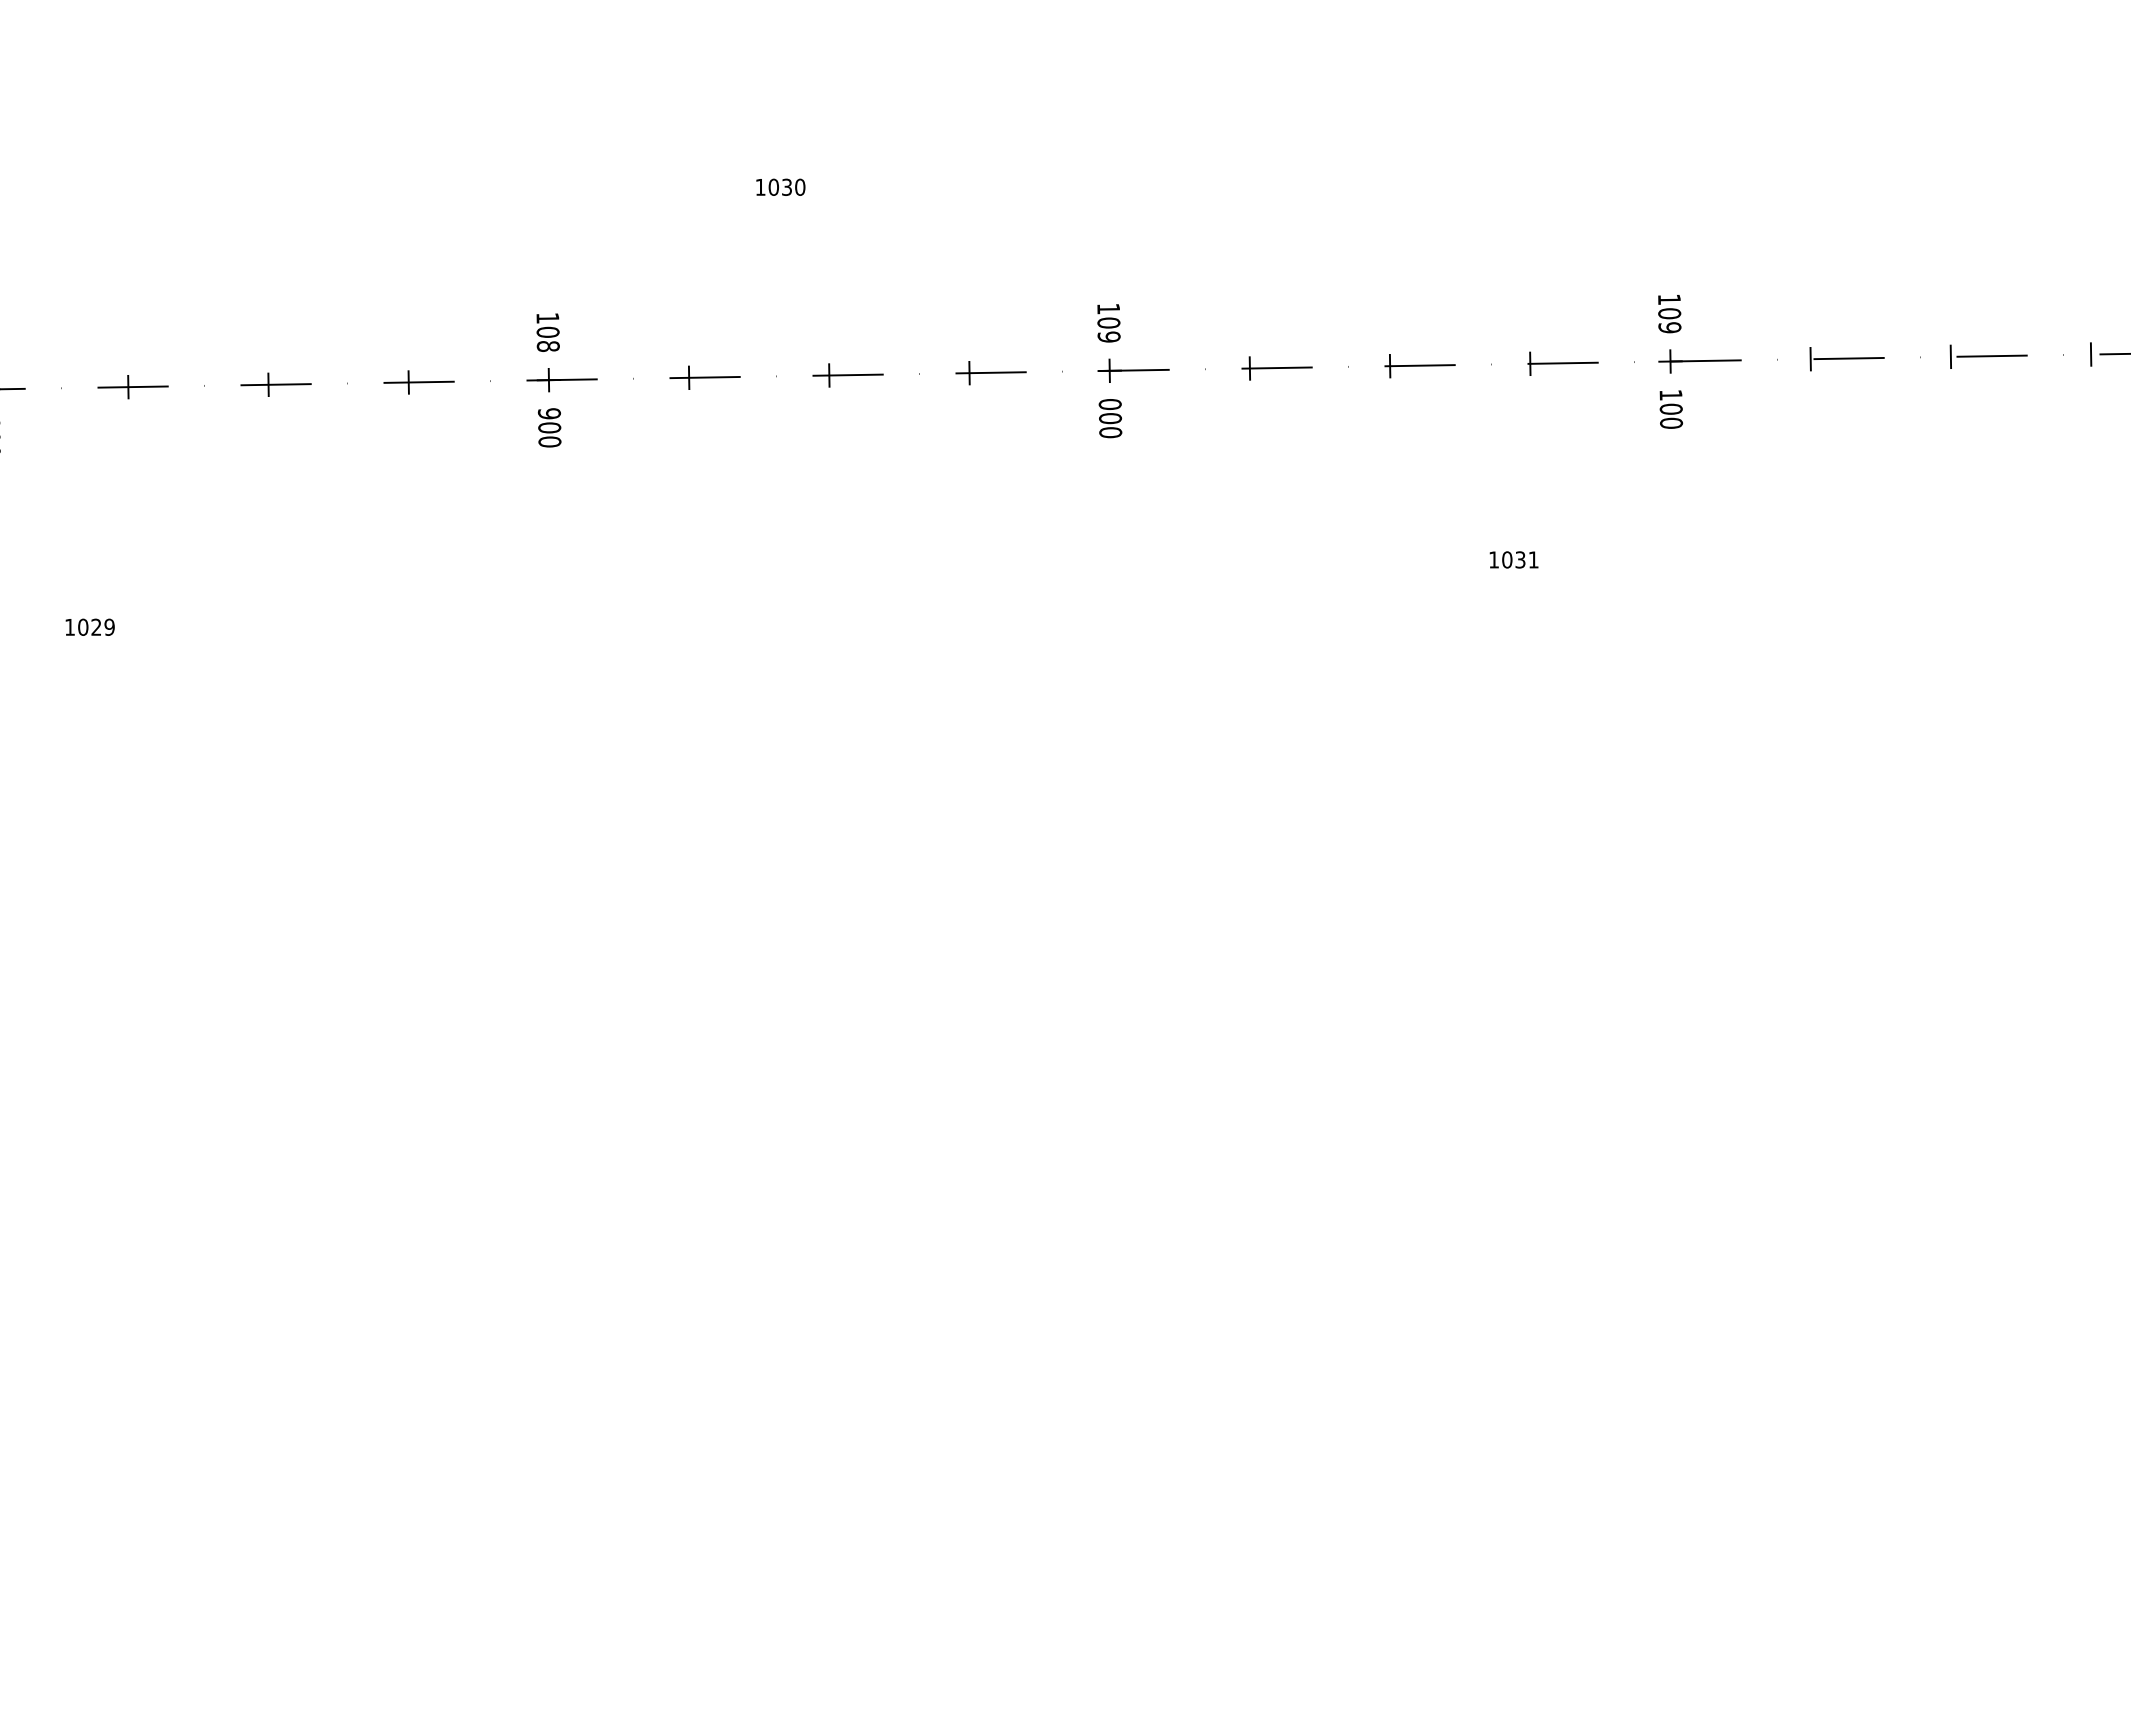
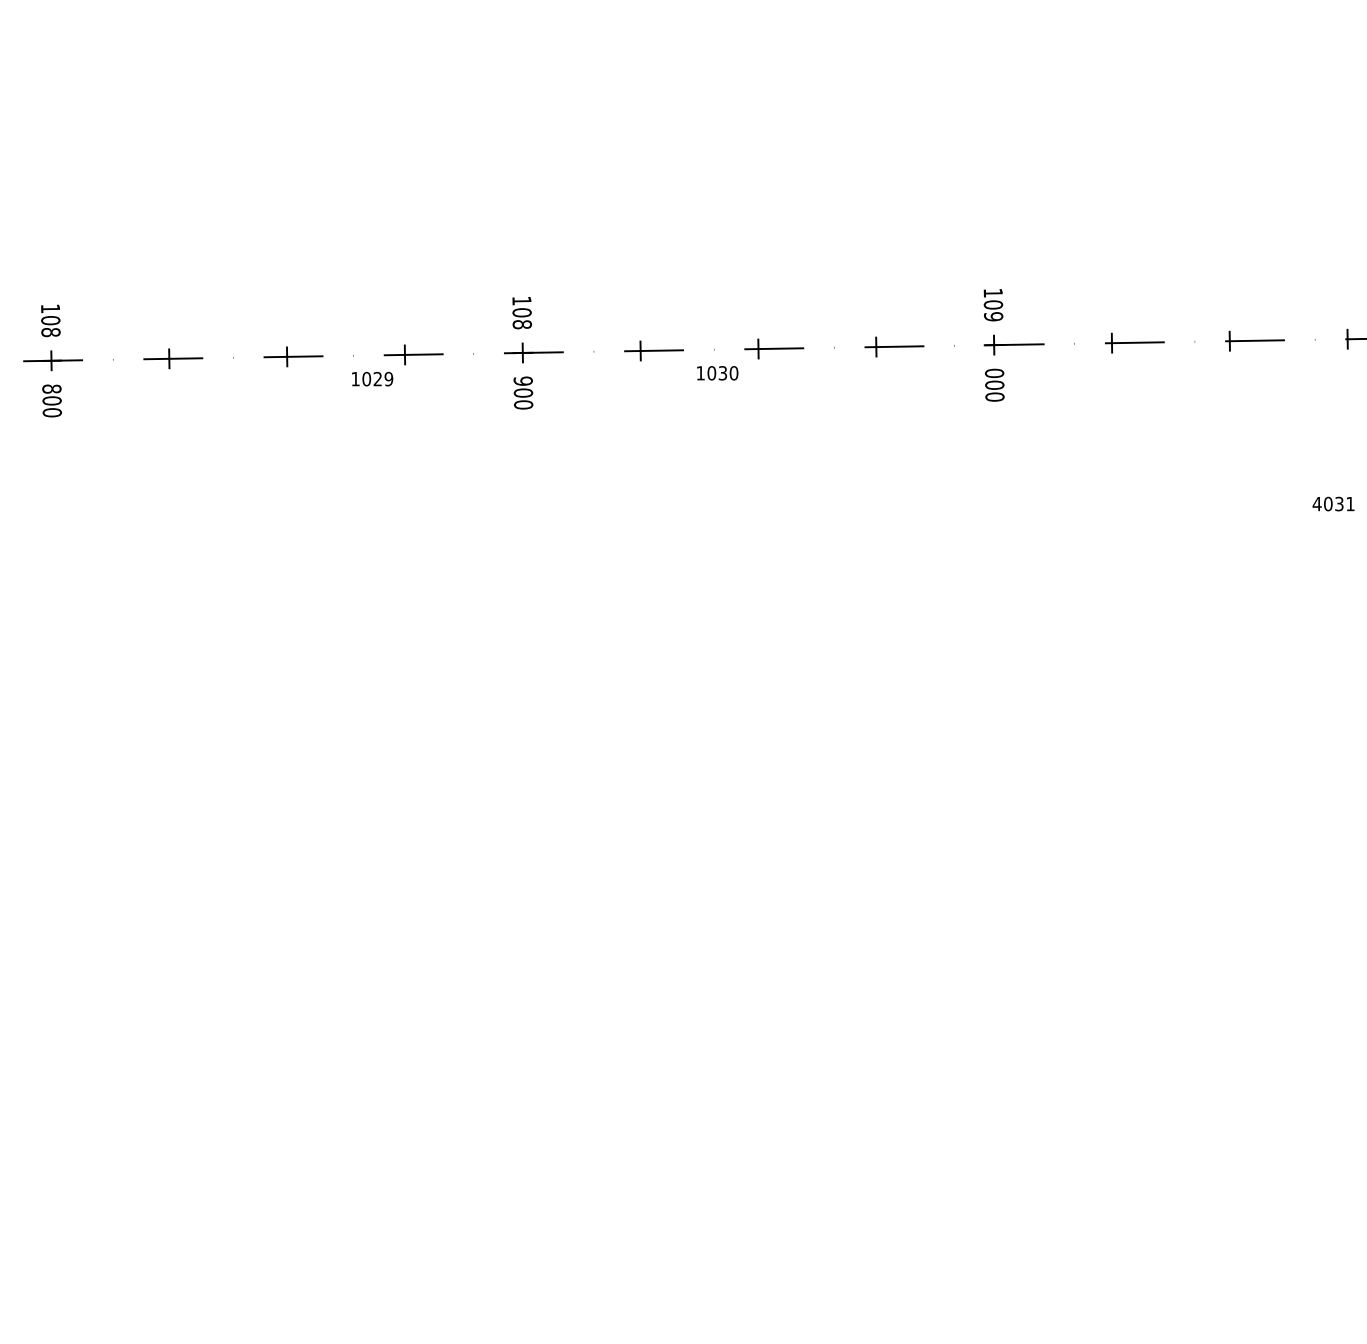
text: (780, 186) -> (717, 372), moved
text: (1493, 559) -> (1316, 503), 1031 -> 4031
text: (89, 626) -> (371, 378), moved

